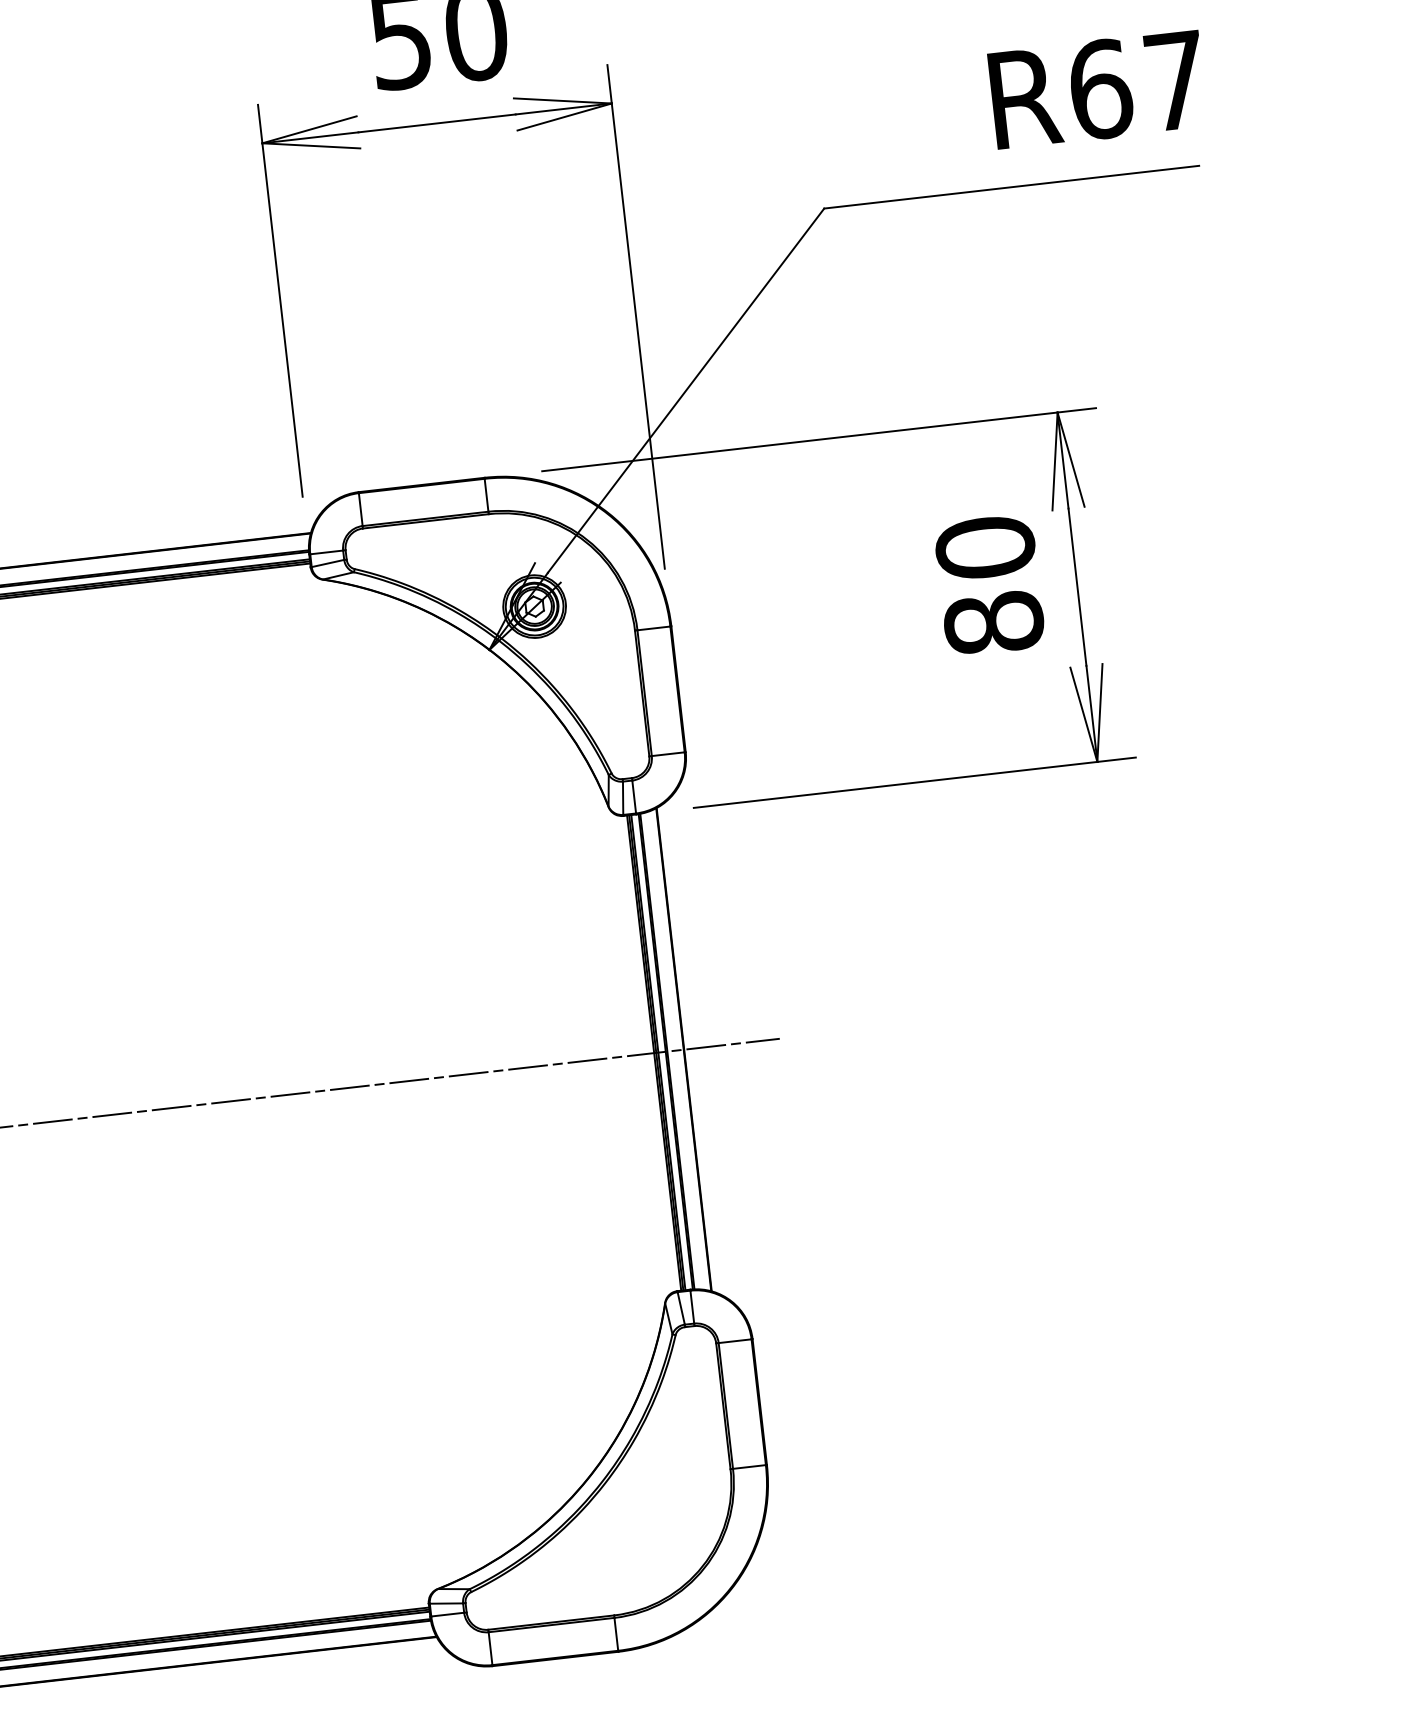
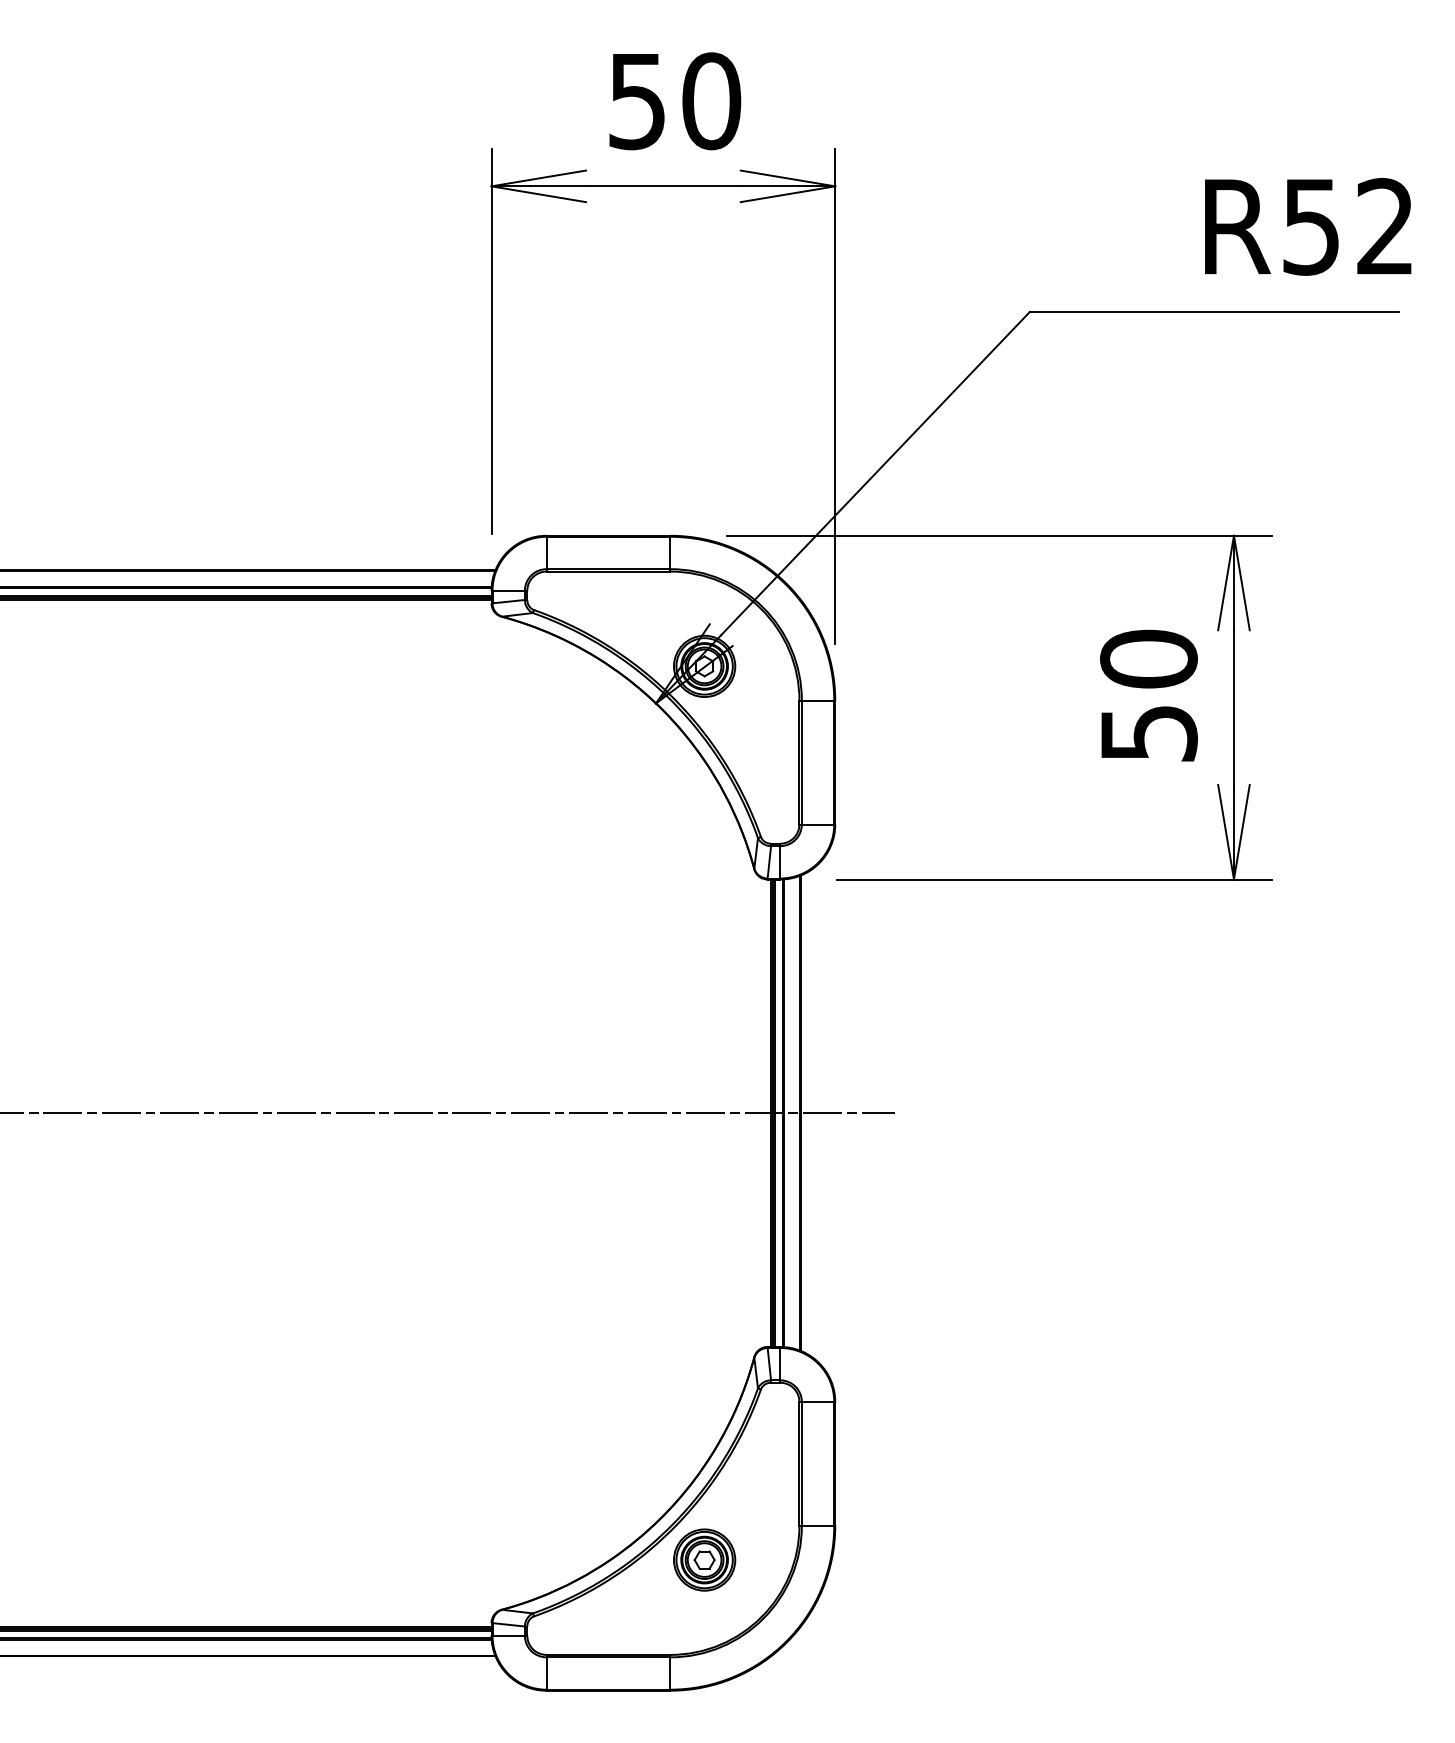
text: (1137, 84) -> (1347, 226), R67 -> R52
text: (993, 623) -> (1148, 733), 80 -> 50
part: (637, 1514) -> (704, 1559), added

